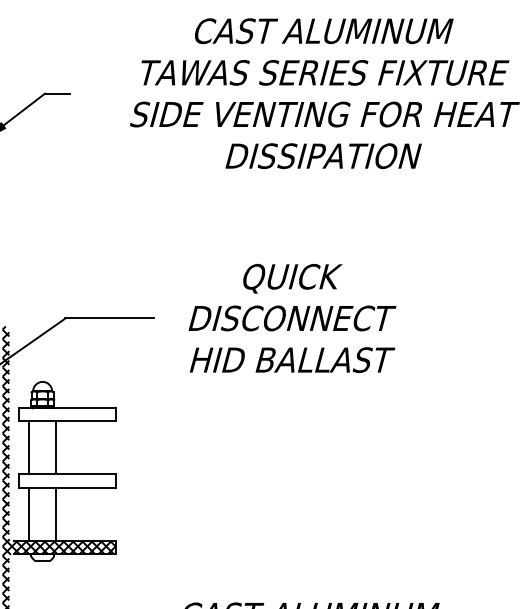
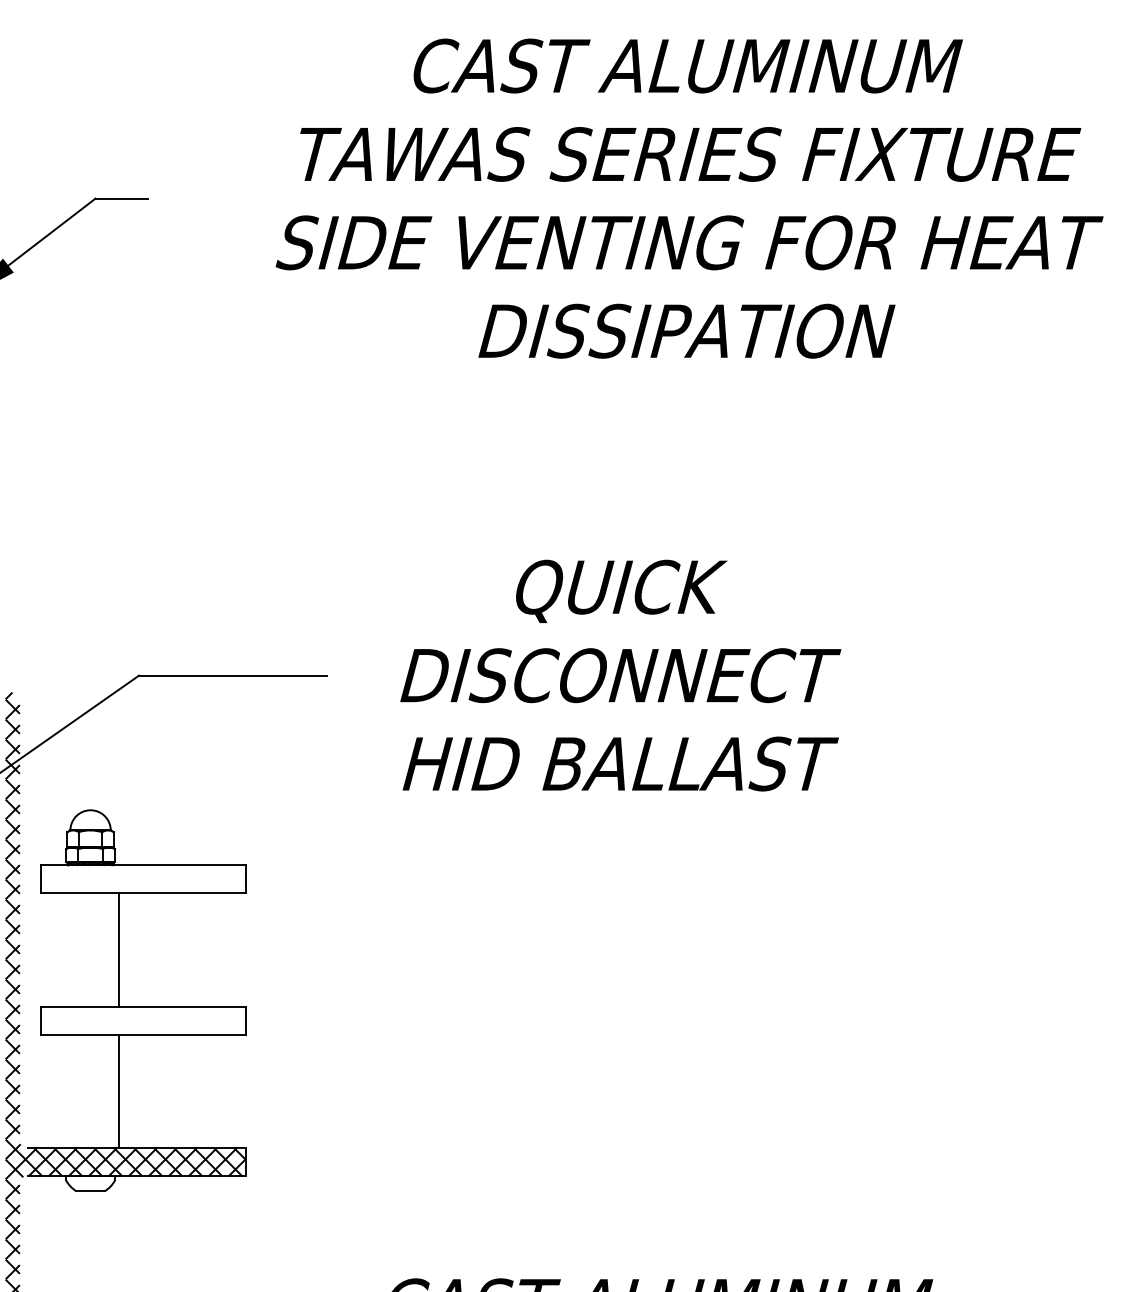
line: (29, 447) -> (62, 949), removed
line: (29, 514) -> (62, 1091), removed

